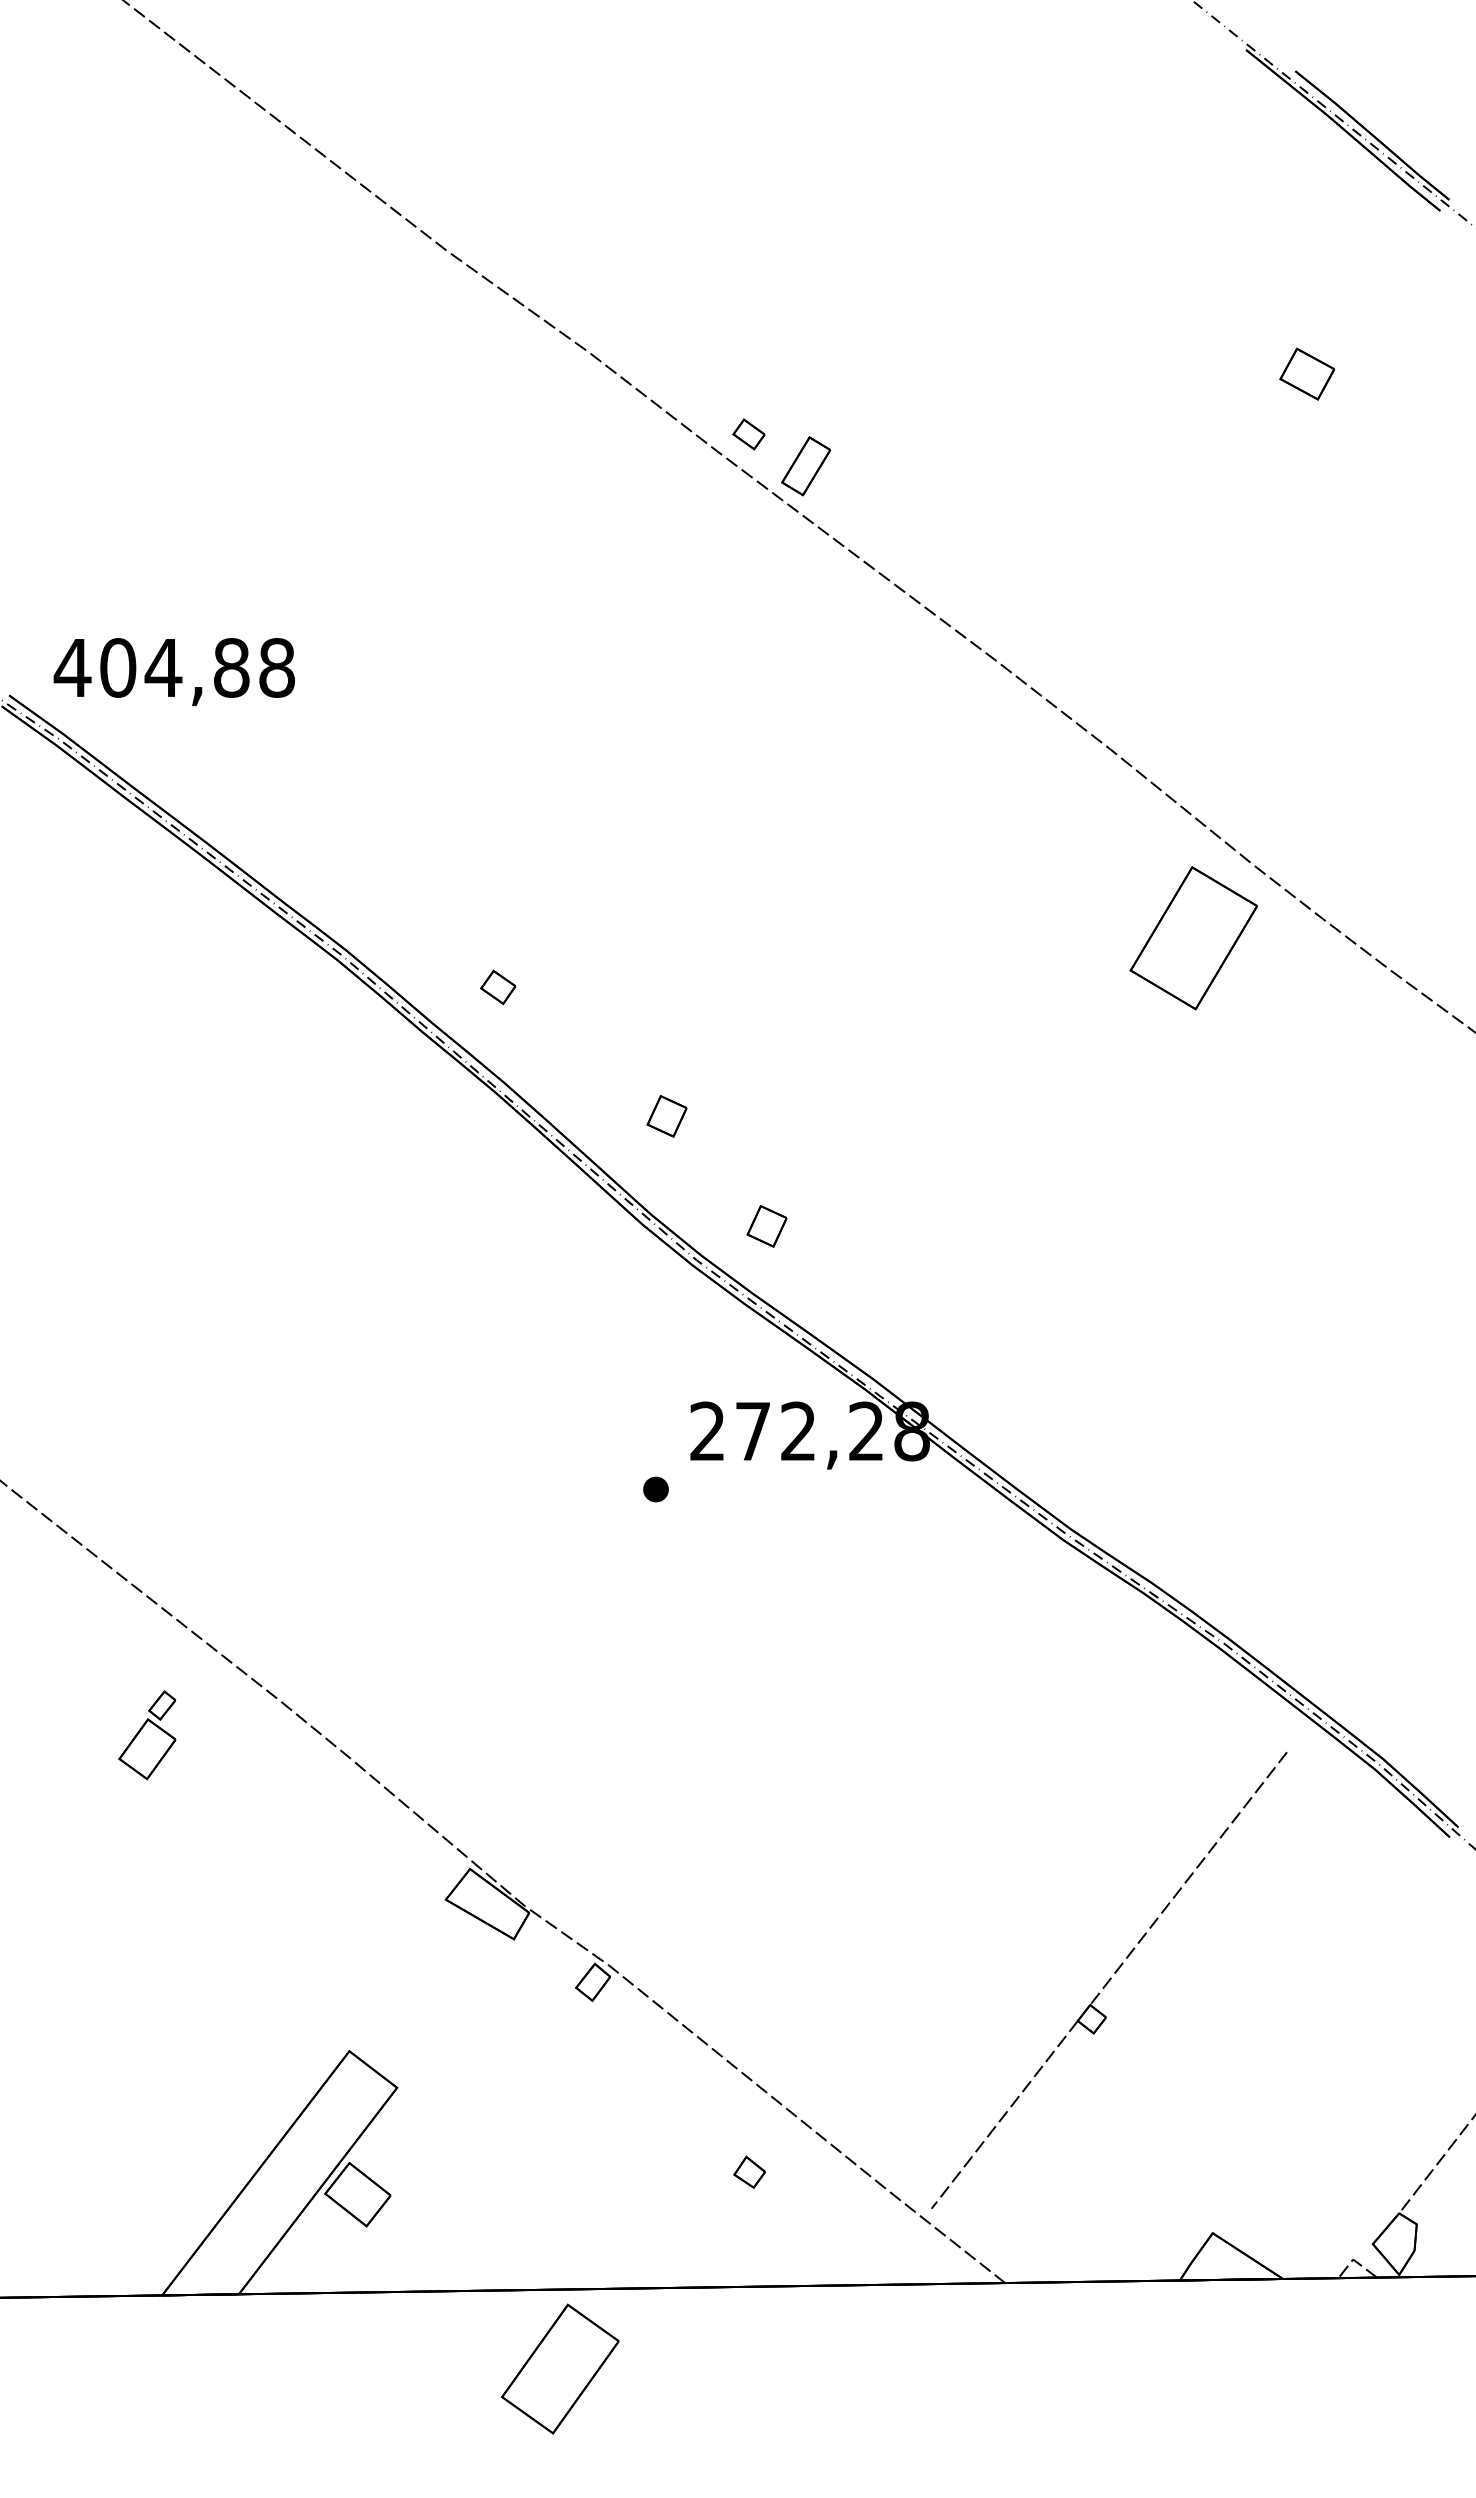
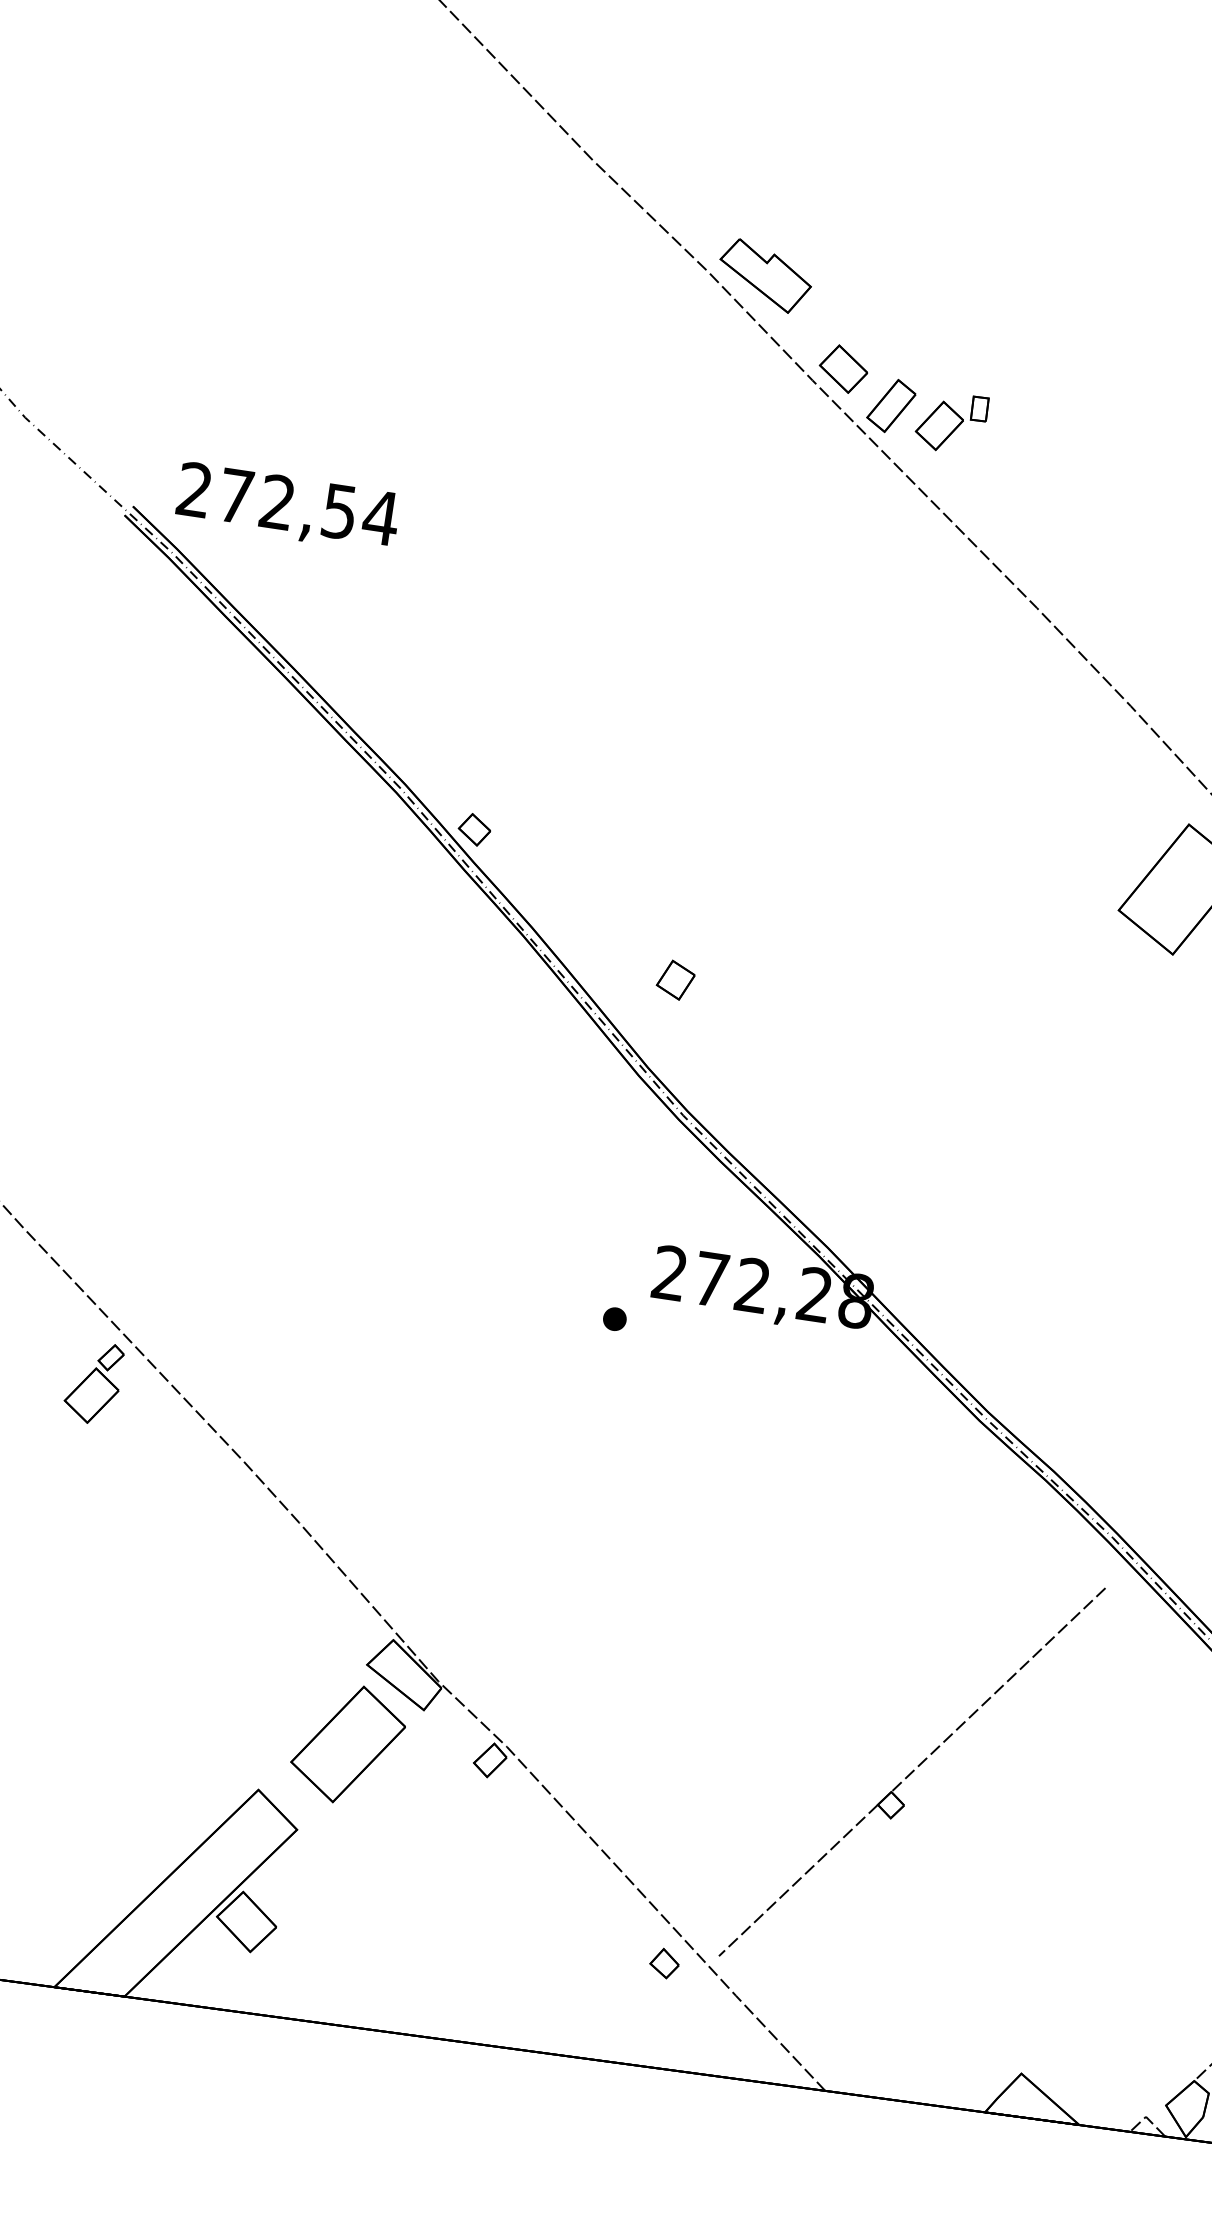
part: (649, 347) -> (764, 276), added
part: (748, 434) -> (843, 369), size x1.67
part: (872, 474) -> (950, 422), added
text: (174, 667) -> (287, 503), 404,88 -> 272,54
part: (498, 986) -> (474, 829), moved
part: (766, 1226) -> (751, 1094), removed
part: (147, 1735) -> (93, 1383), moved
part: (1109, 1979) -> (912, 1771), moved
part: (749, 2171) -> (664, 1962), moved
part: (560, 2368) -> (348, 1743), moved

